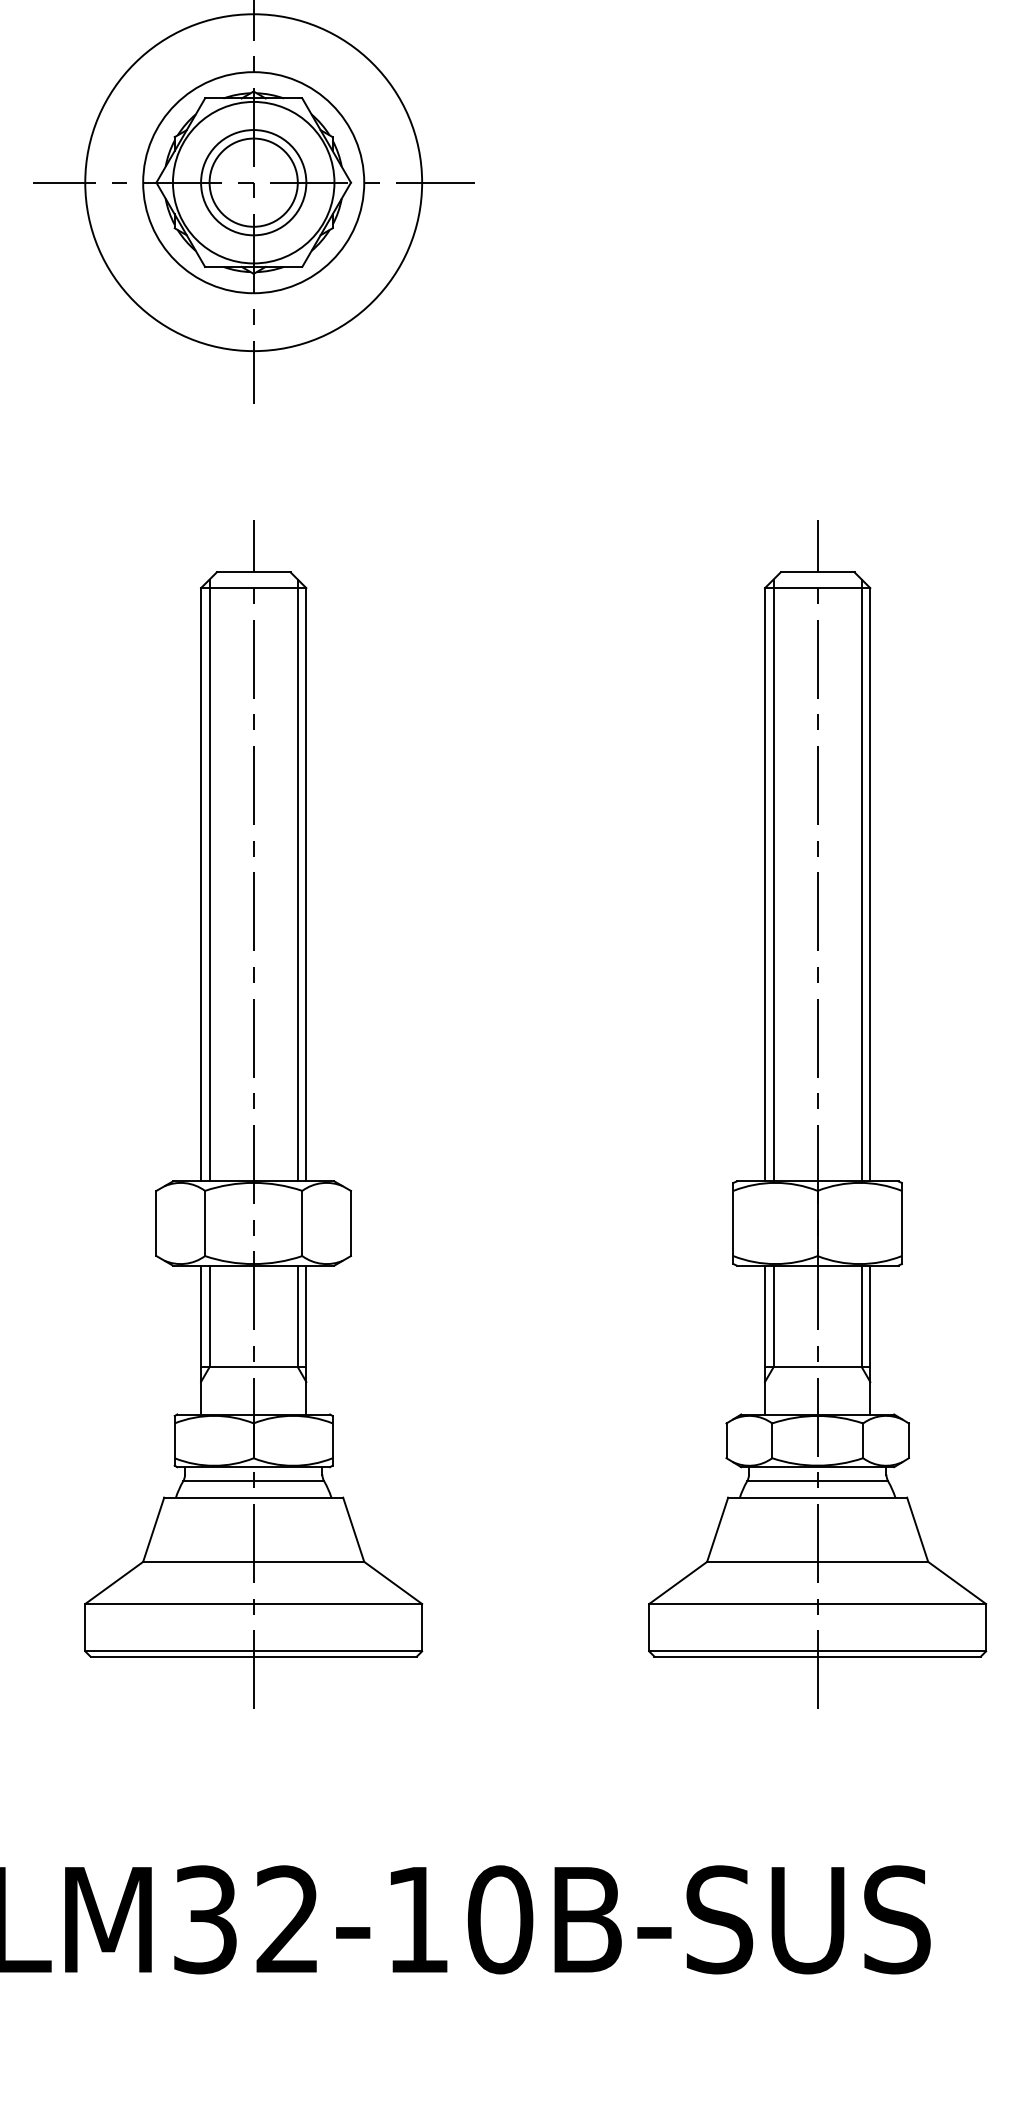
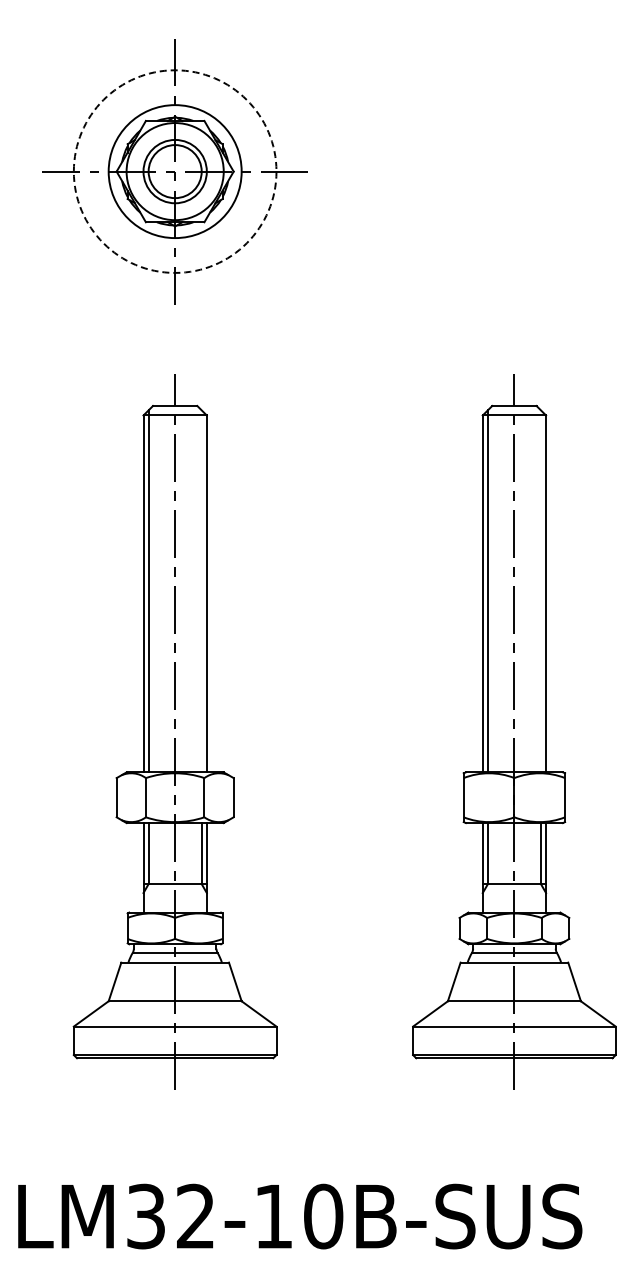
circle: (252, 182) -> (174, 171), solid -> dashed
line: (297, 880) -> (201, 591), removed
line: (861, 880) -> (540, 591), removed

